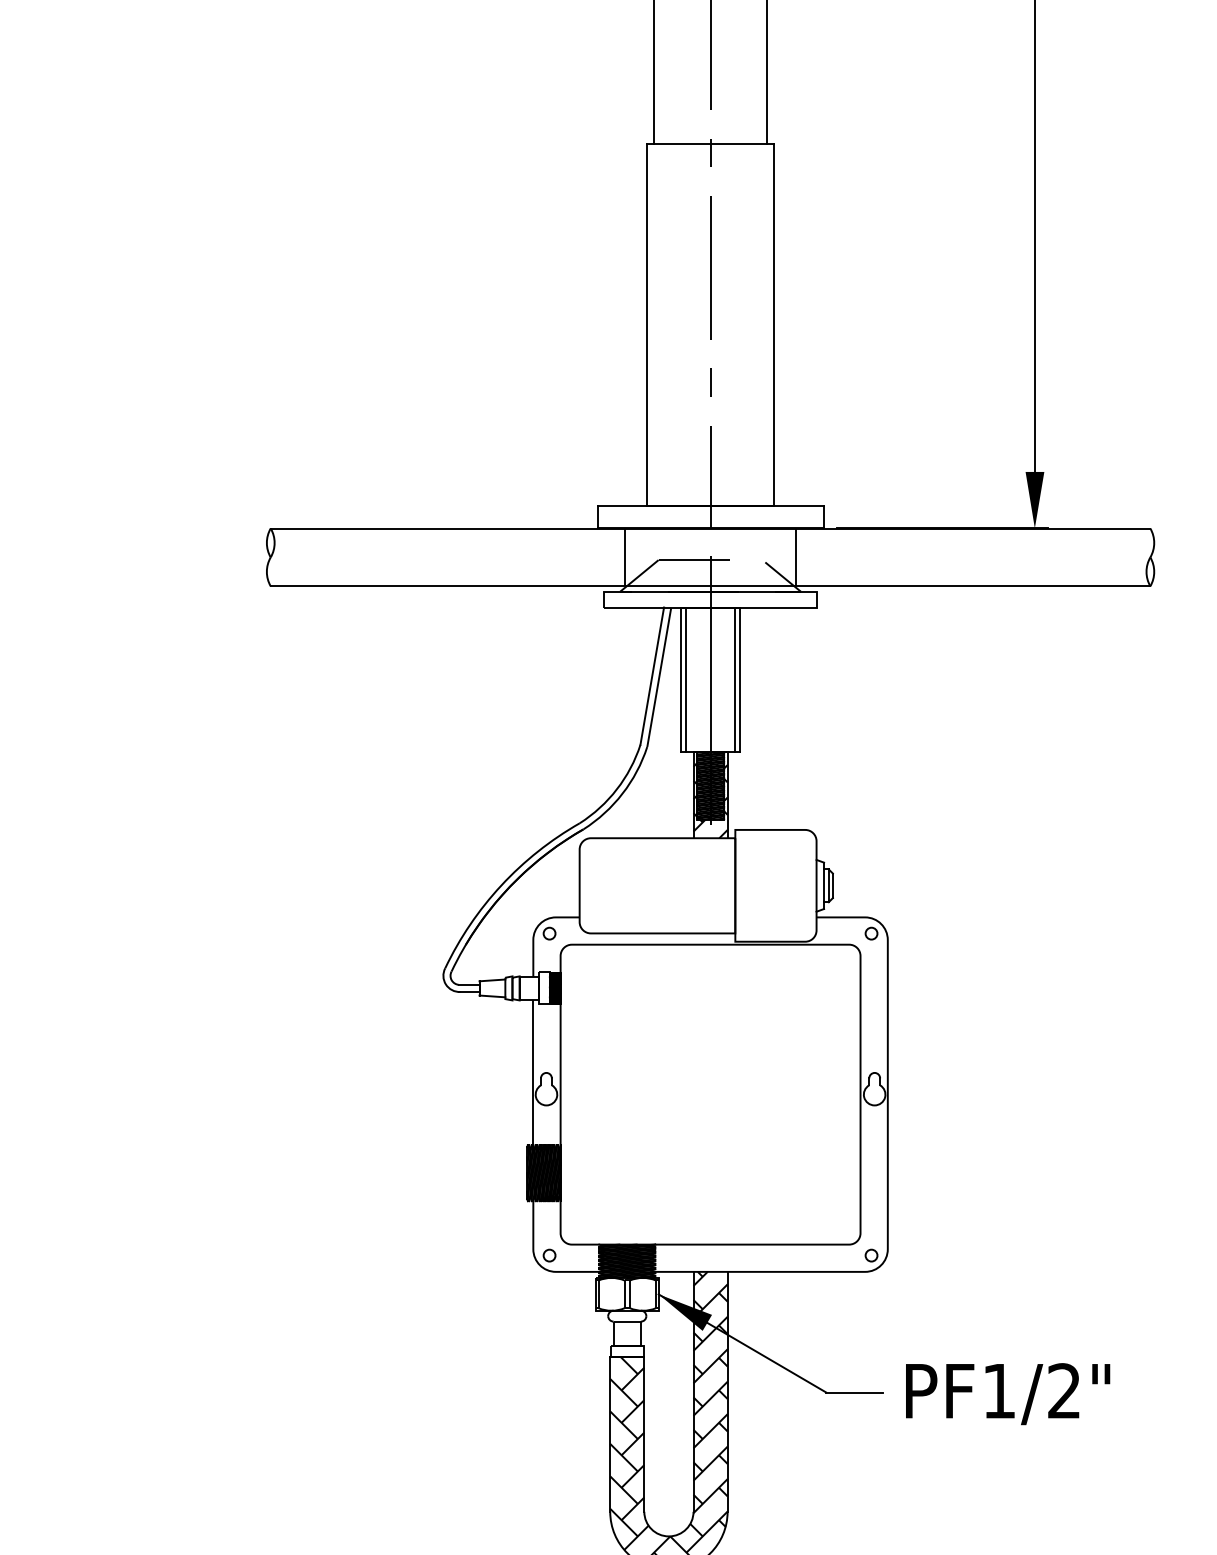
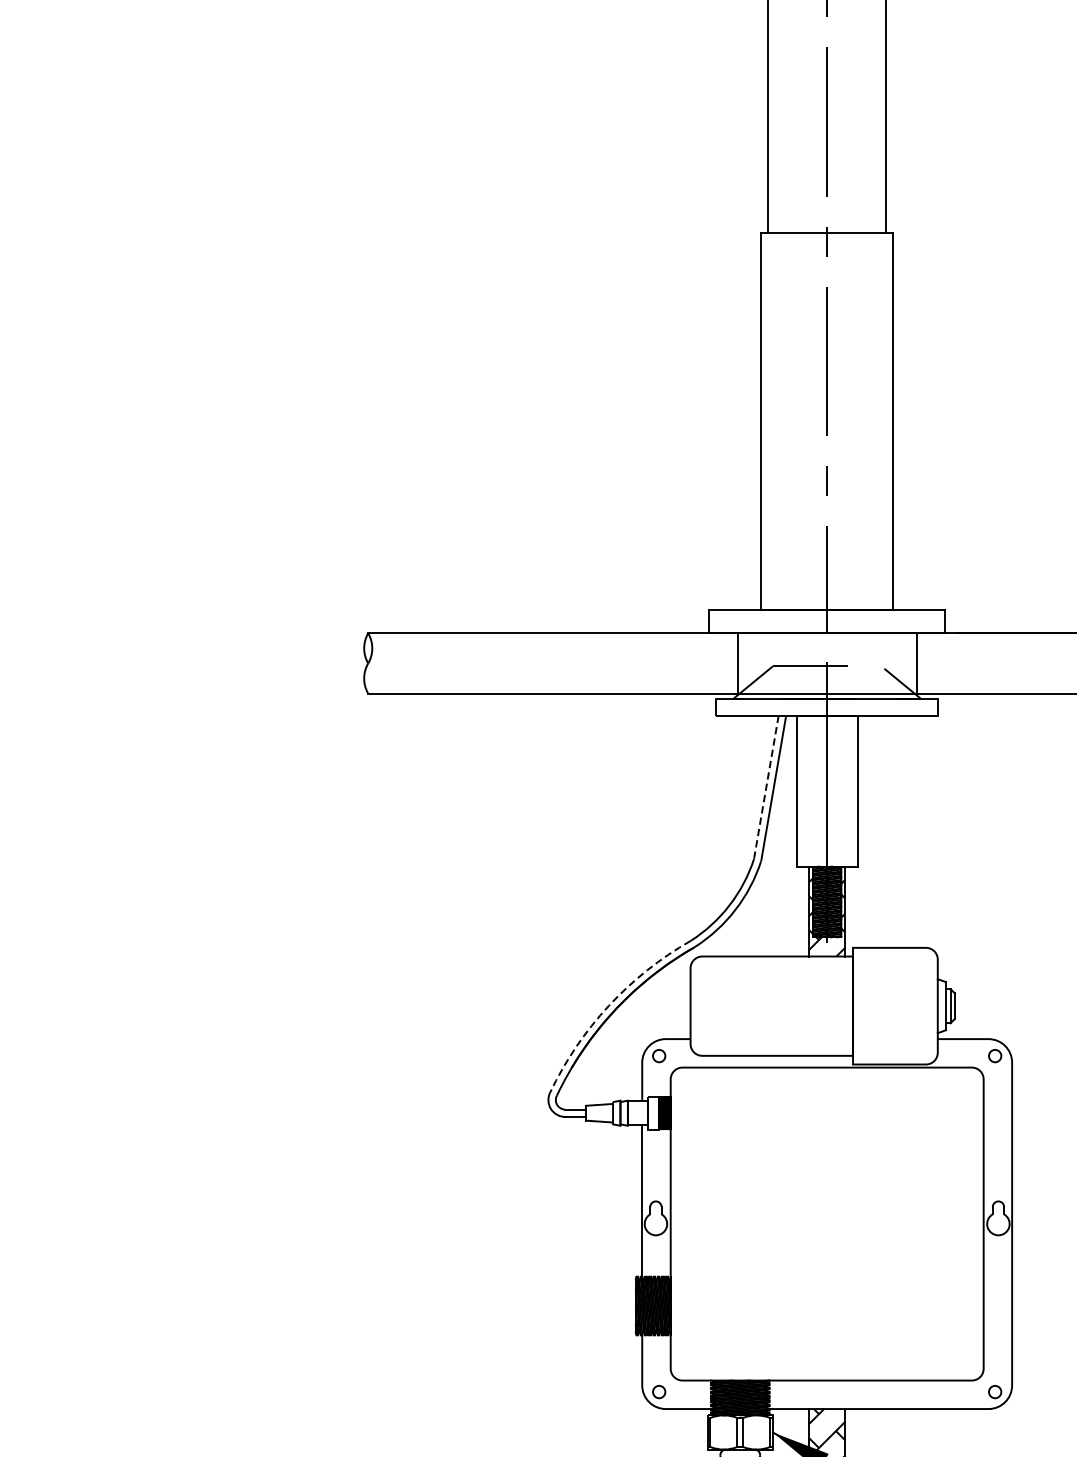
line: (652, 676) -> (766, 787), solid -> dashed
line: (685, 679) -> (801, 790), removed
line: (735, 679) -> (853, 790), removed
arc: (501, 885) -> (609, 1005), solid -> dashed

